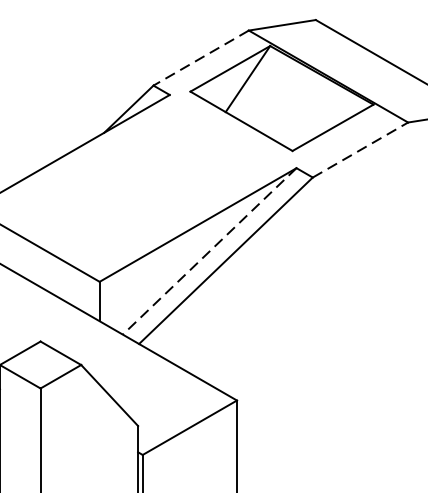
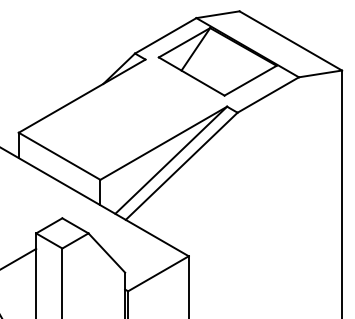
line: (200, 59) -> (165, 36), dashed -> solid
line: (360, 149) -> (268, 94), dashed -> solid
line: (208, 251) -> (170, 160), dashed -> solid

